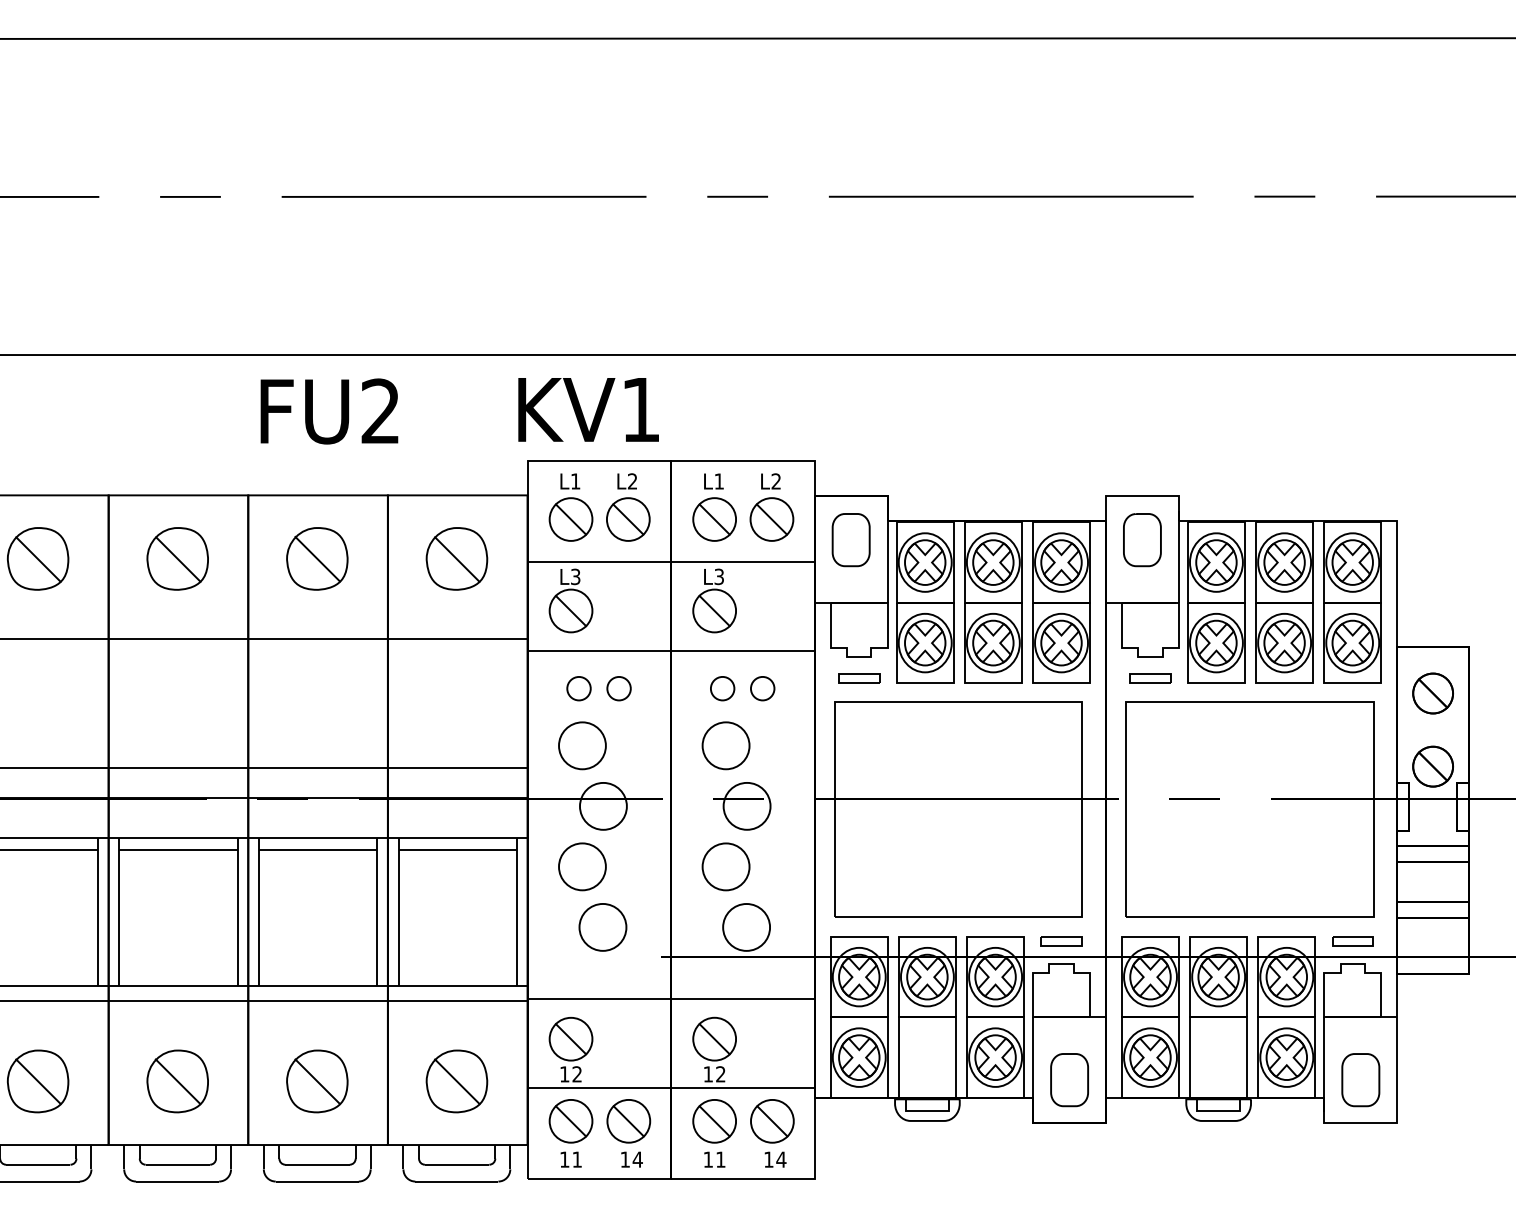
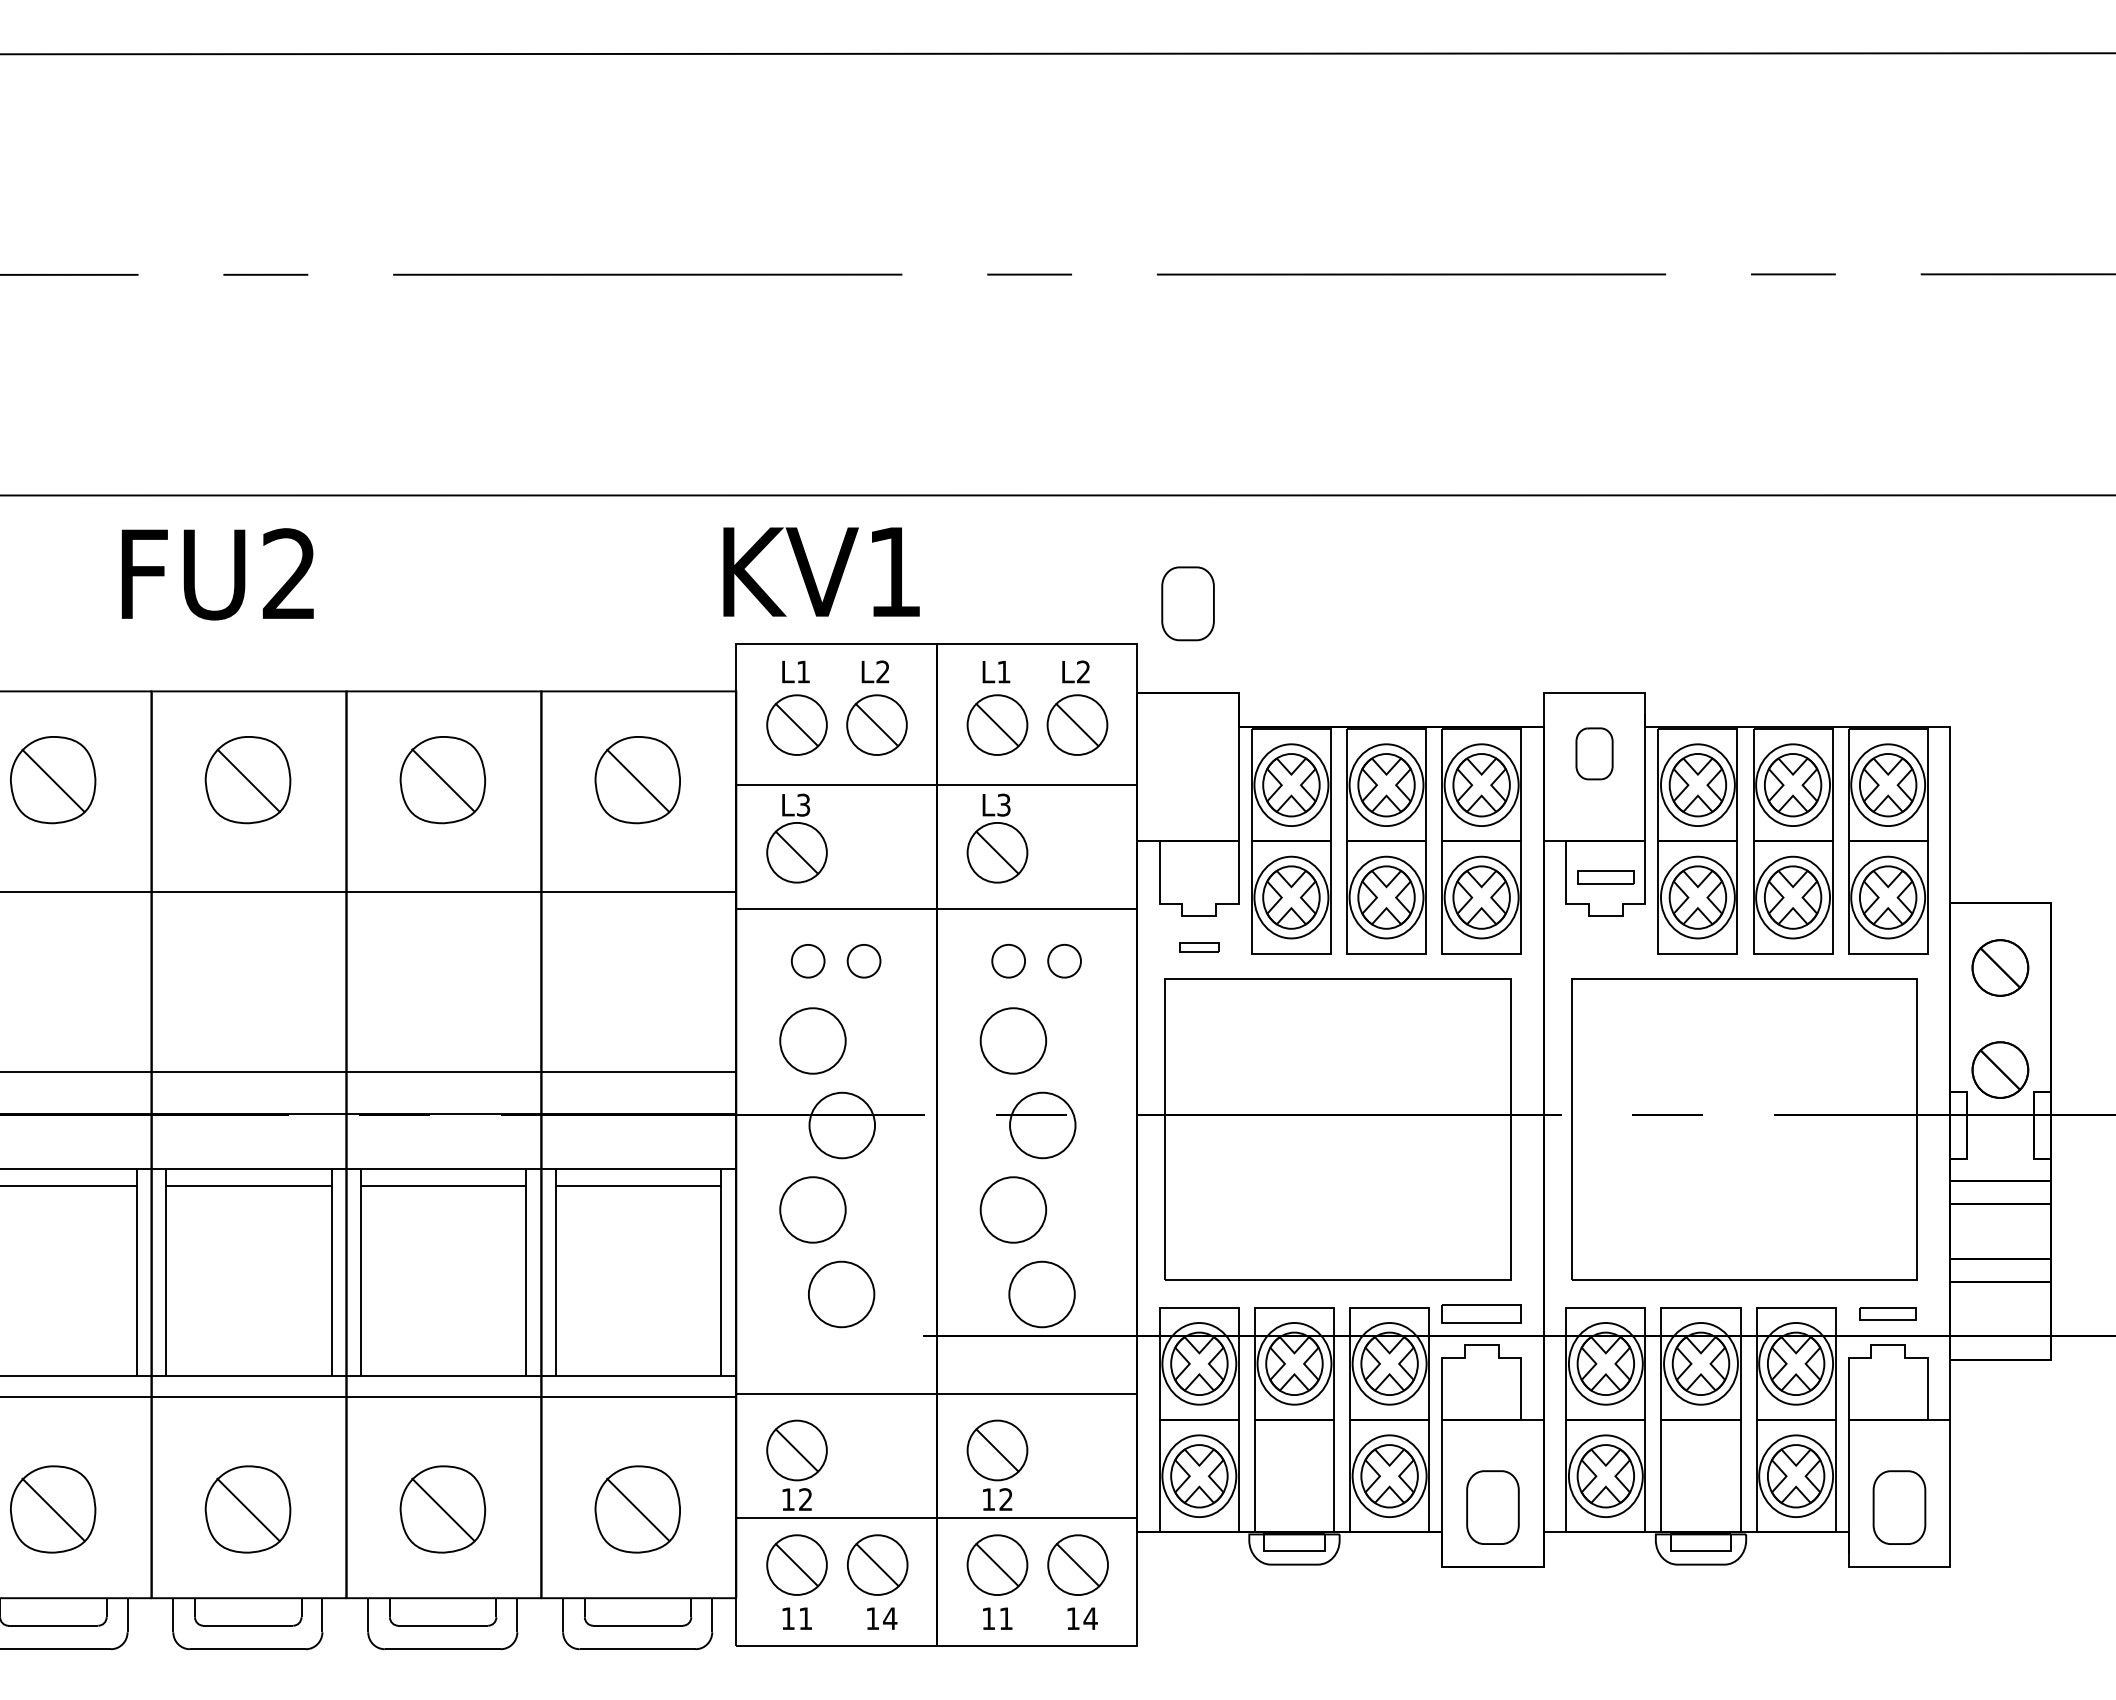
text: (329, 411) -> (217, 574), moved
part: (850, 539) -> (1187, 603), moved
part: (1142, 539) -> (1594, 753), size x0.7
part: (859, 678) -> (1199, 947), size x0.7
part: (1150, 678) -> (1605, 877), moved
part: (1061, 941) -> (1481, 1313), size x1.4

